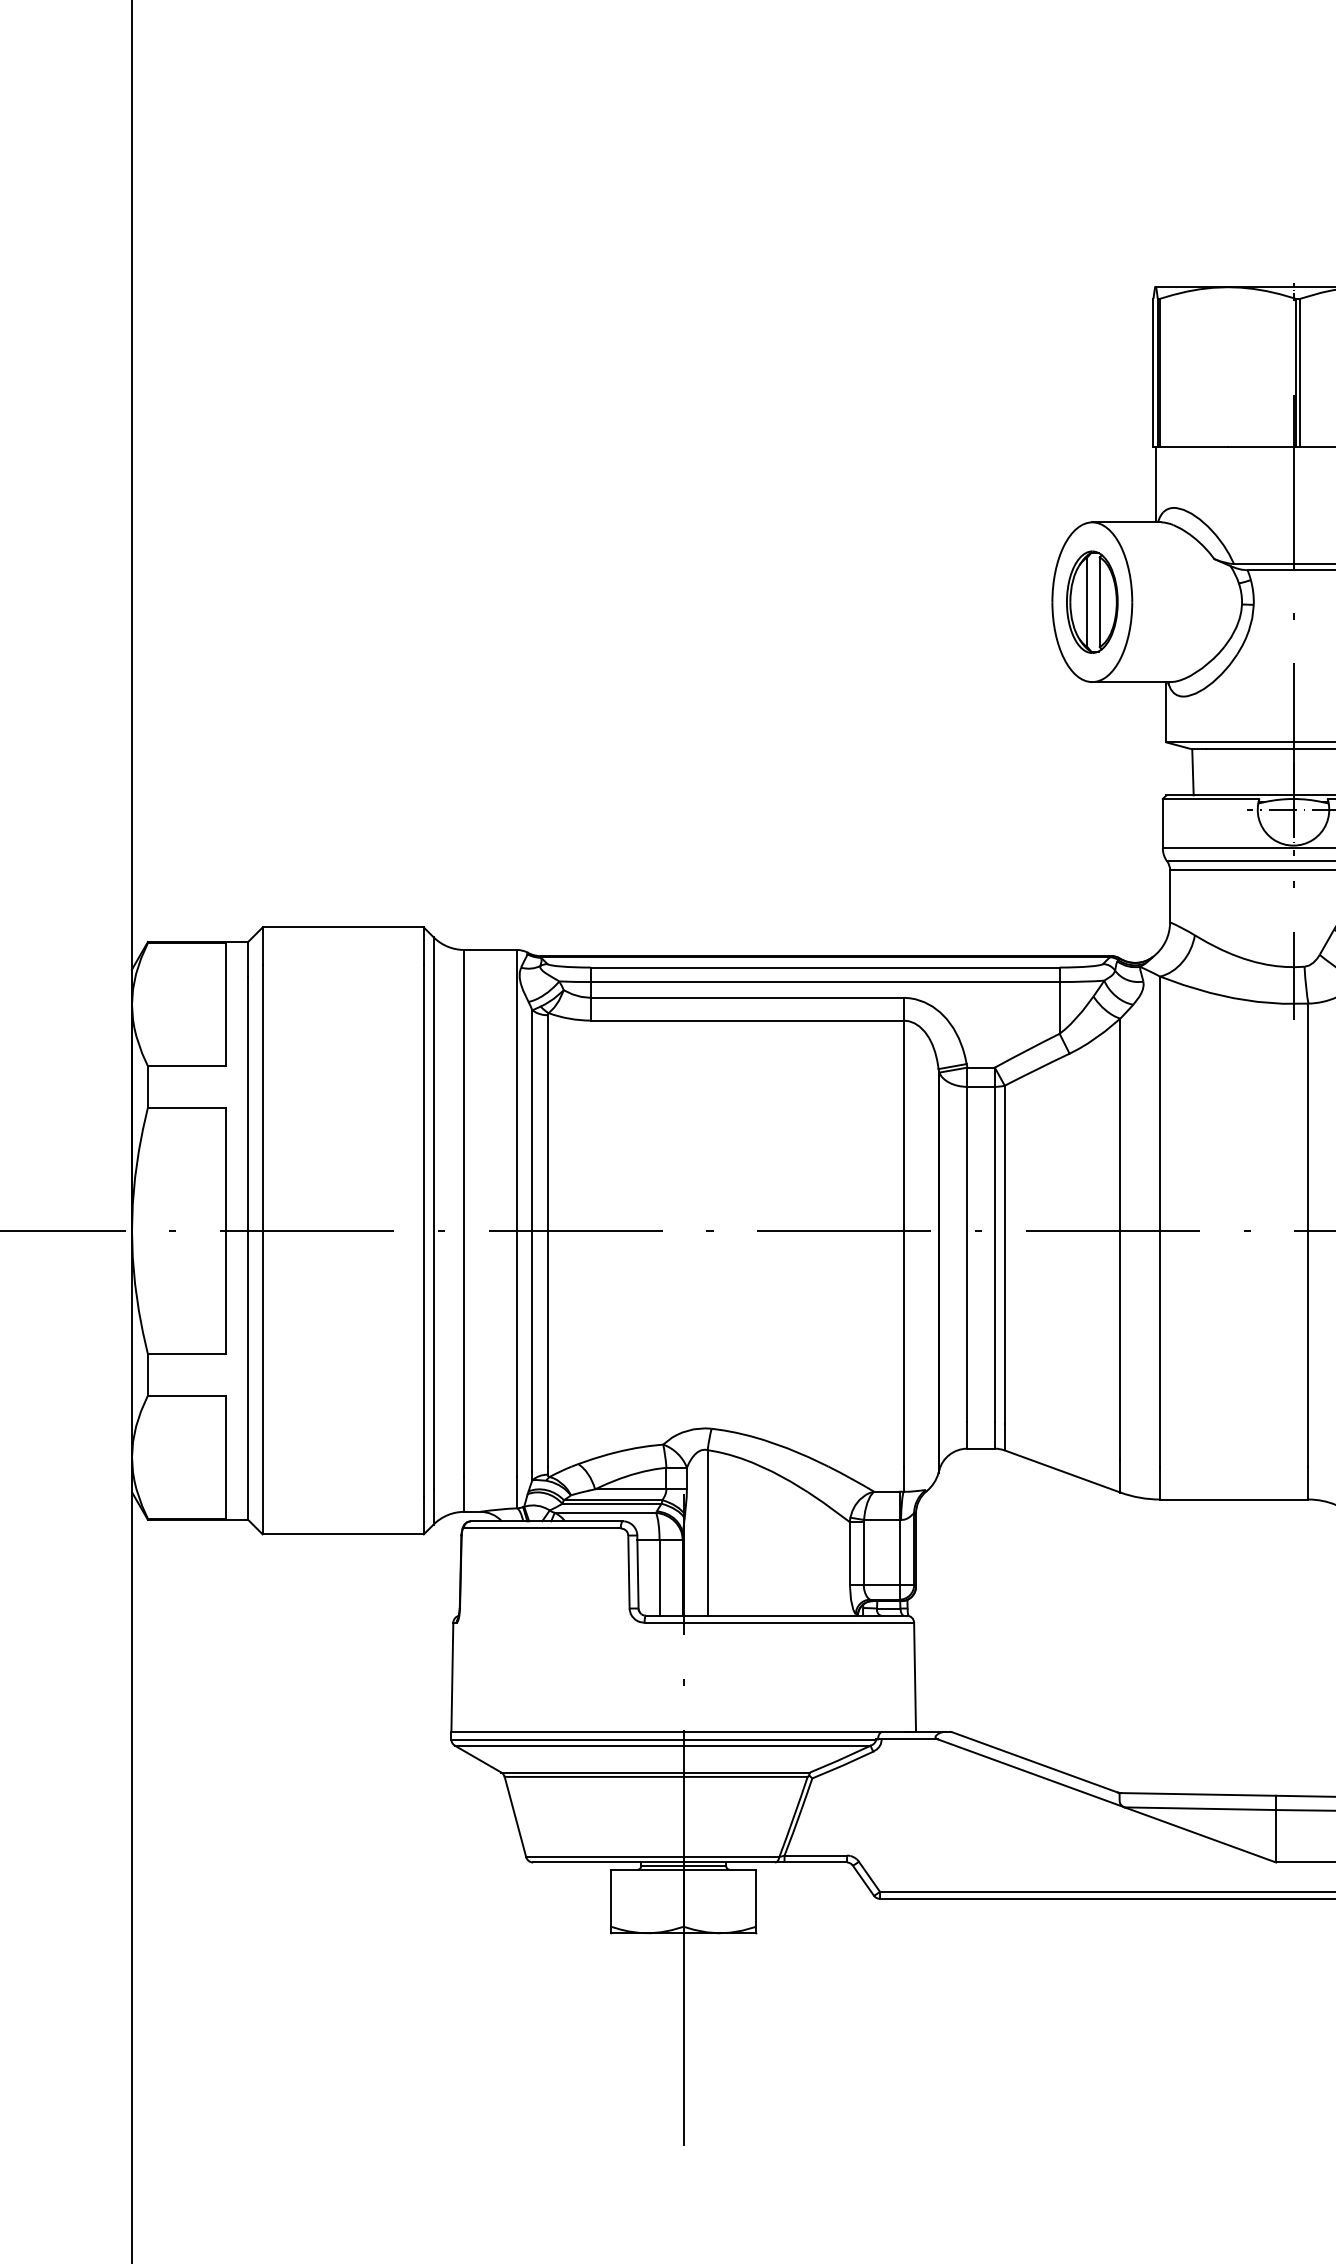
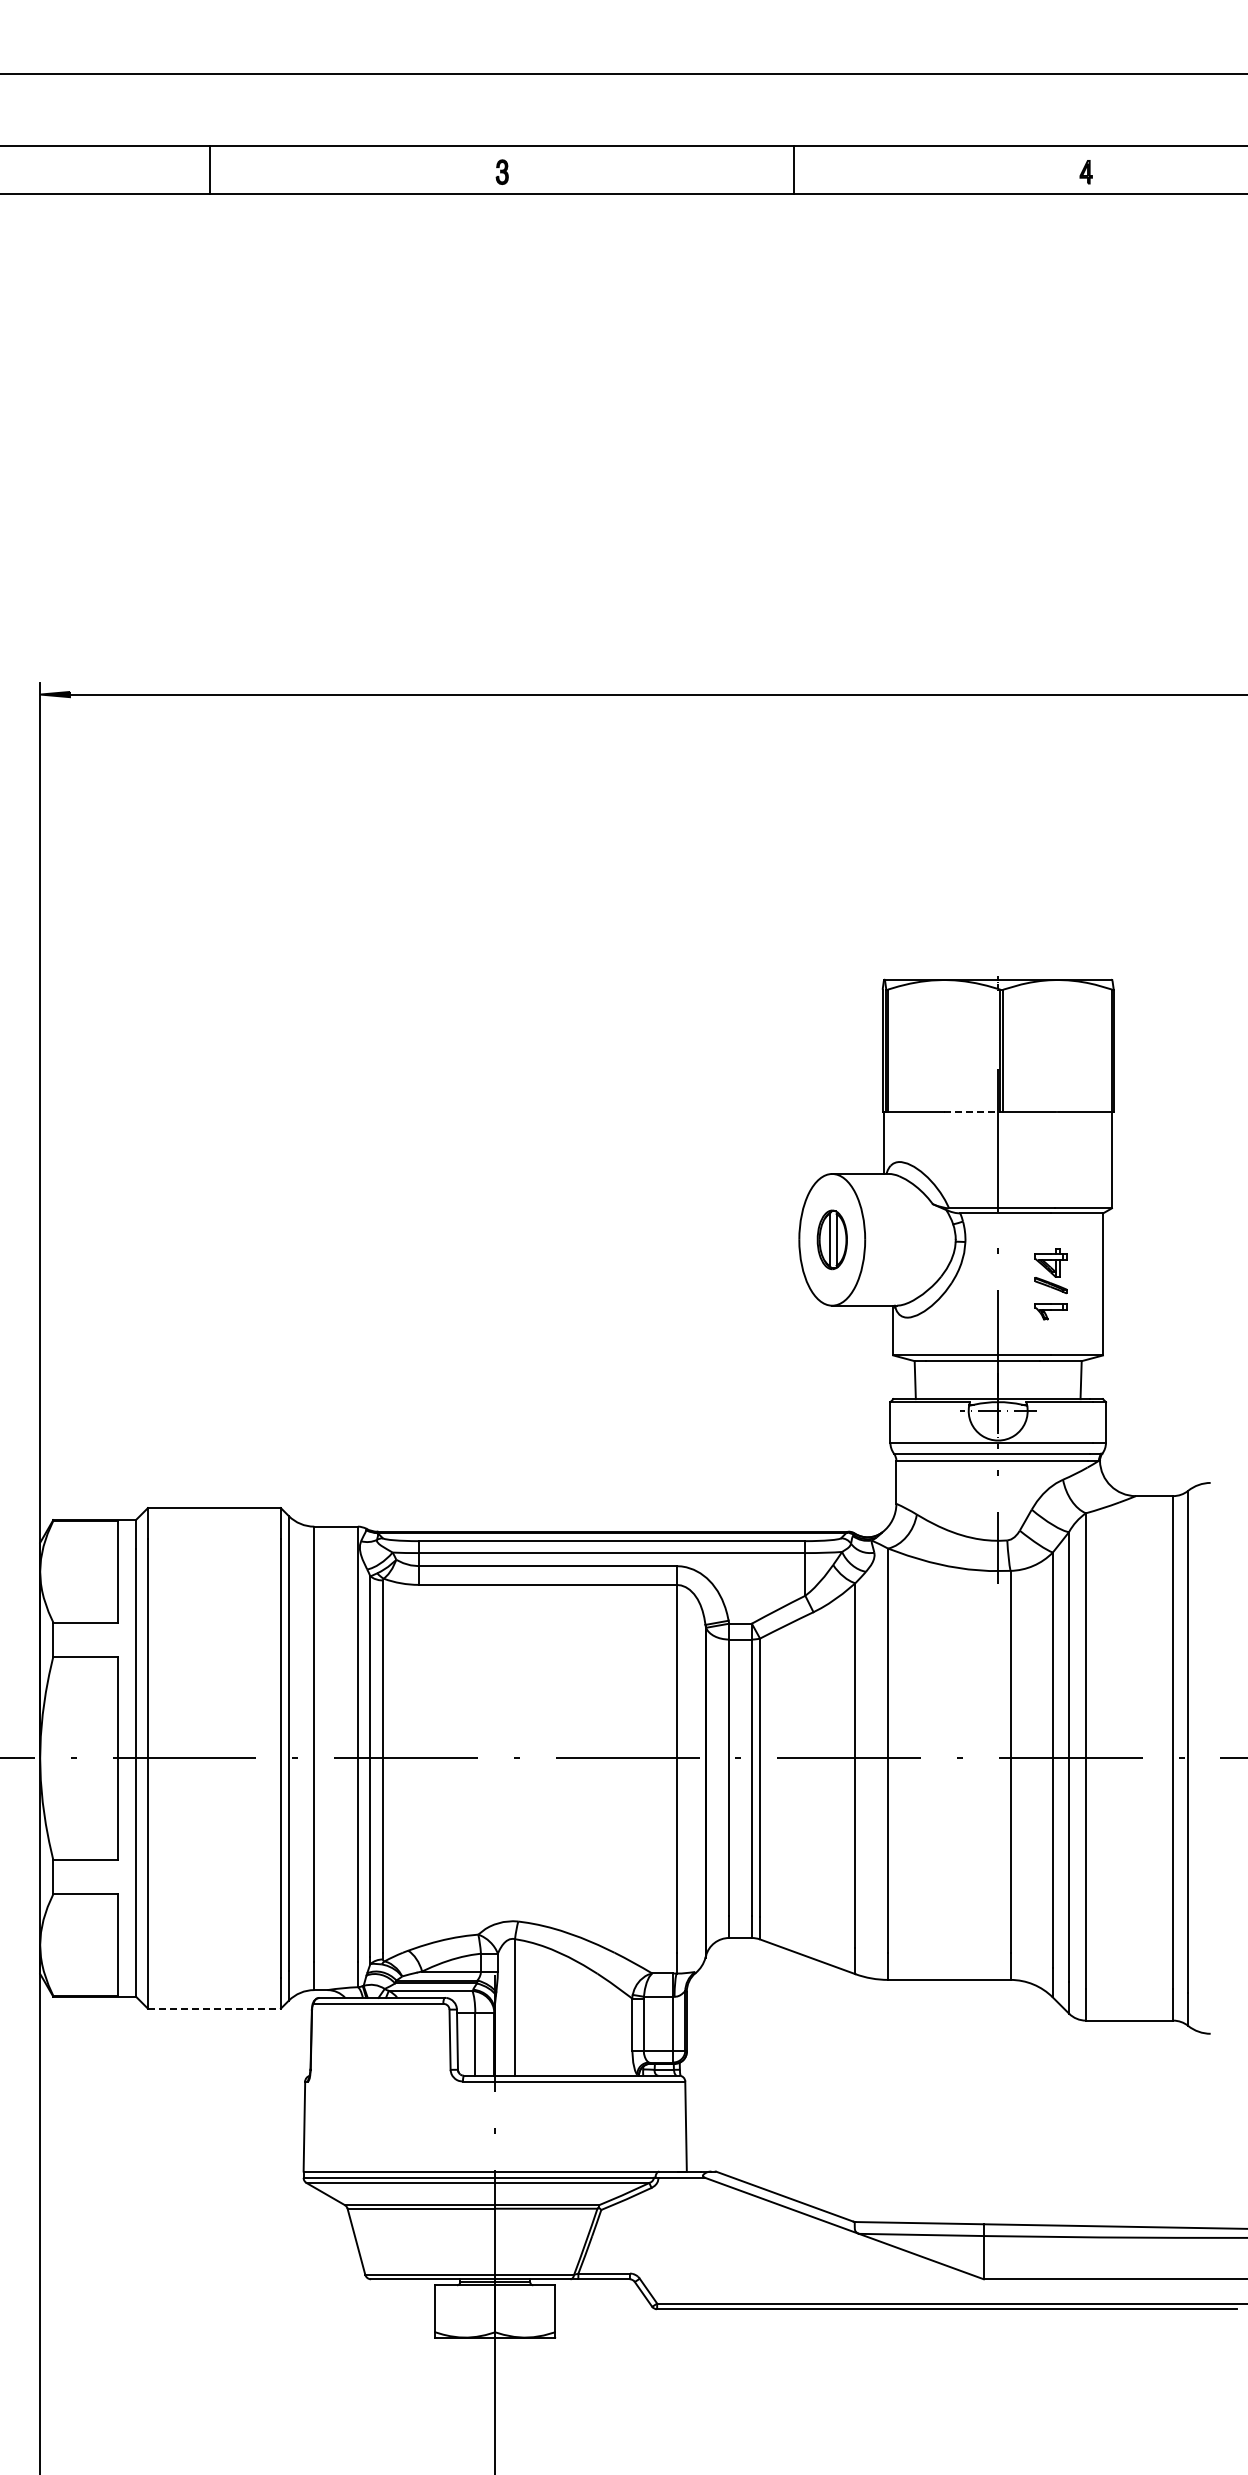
line: (1262, 446) -> (972, 1111), solid -> dashed
part: (1092, 601) -> (832, 1239), size x0.7
line: (343, 1534) -> (214, 2008), solid -> dashed

